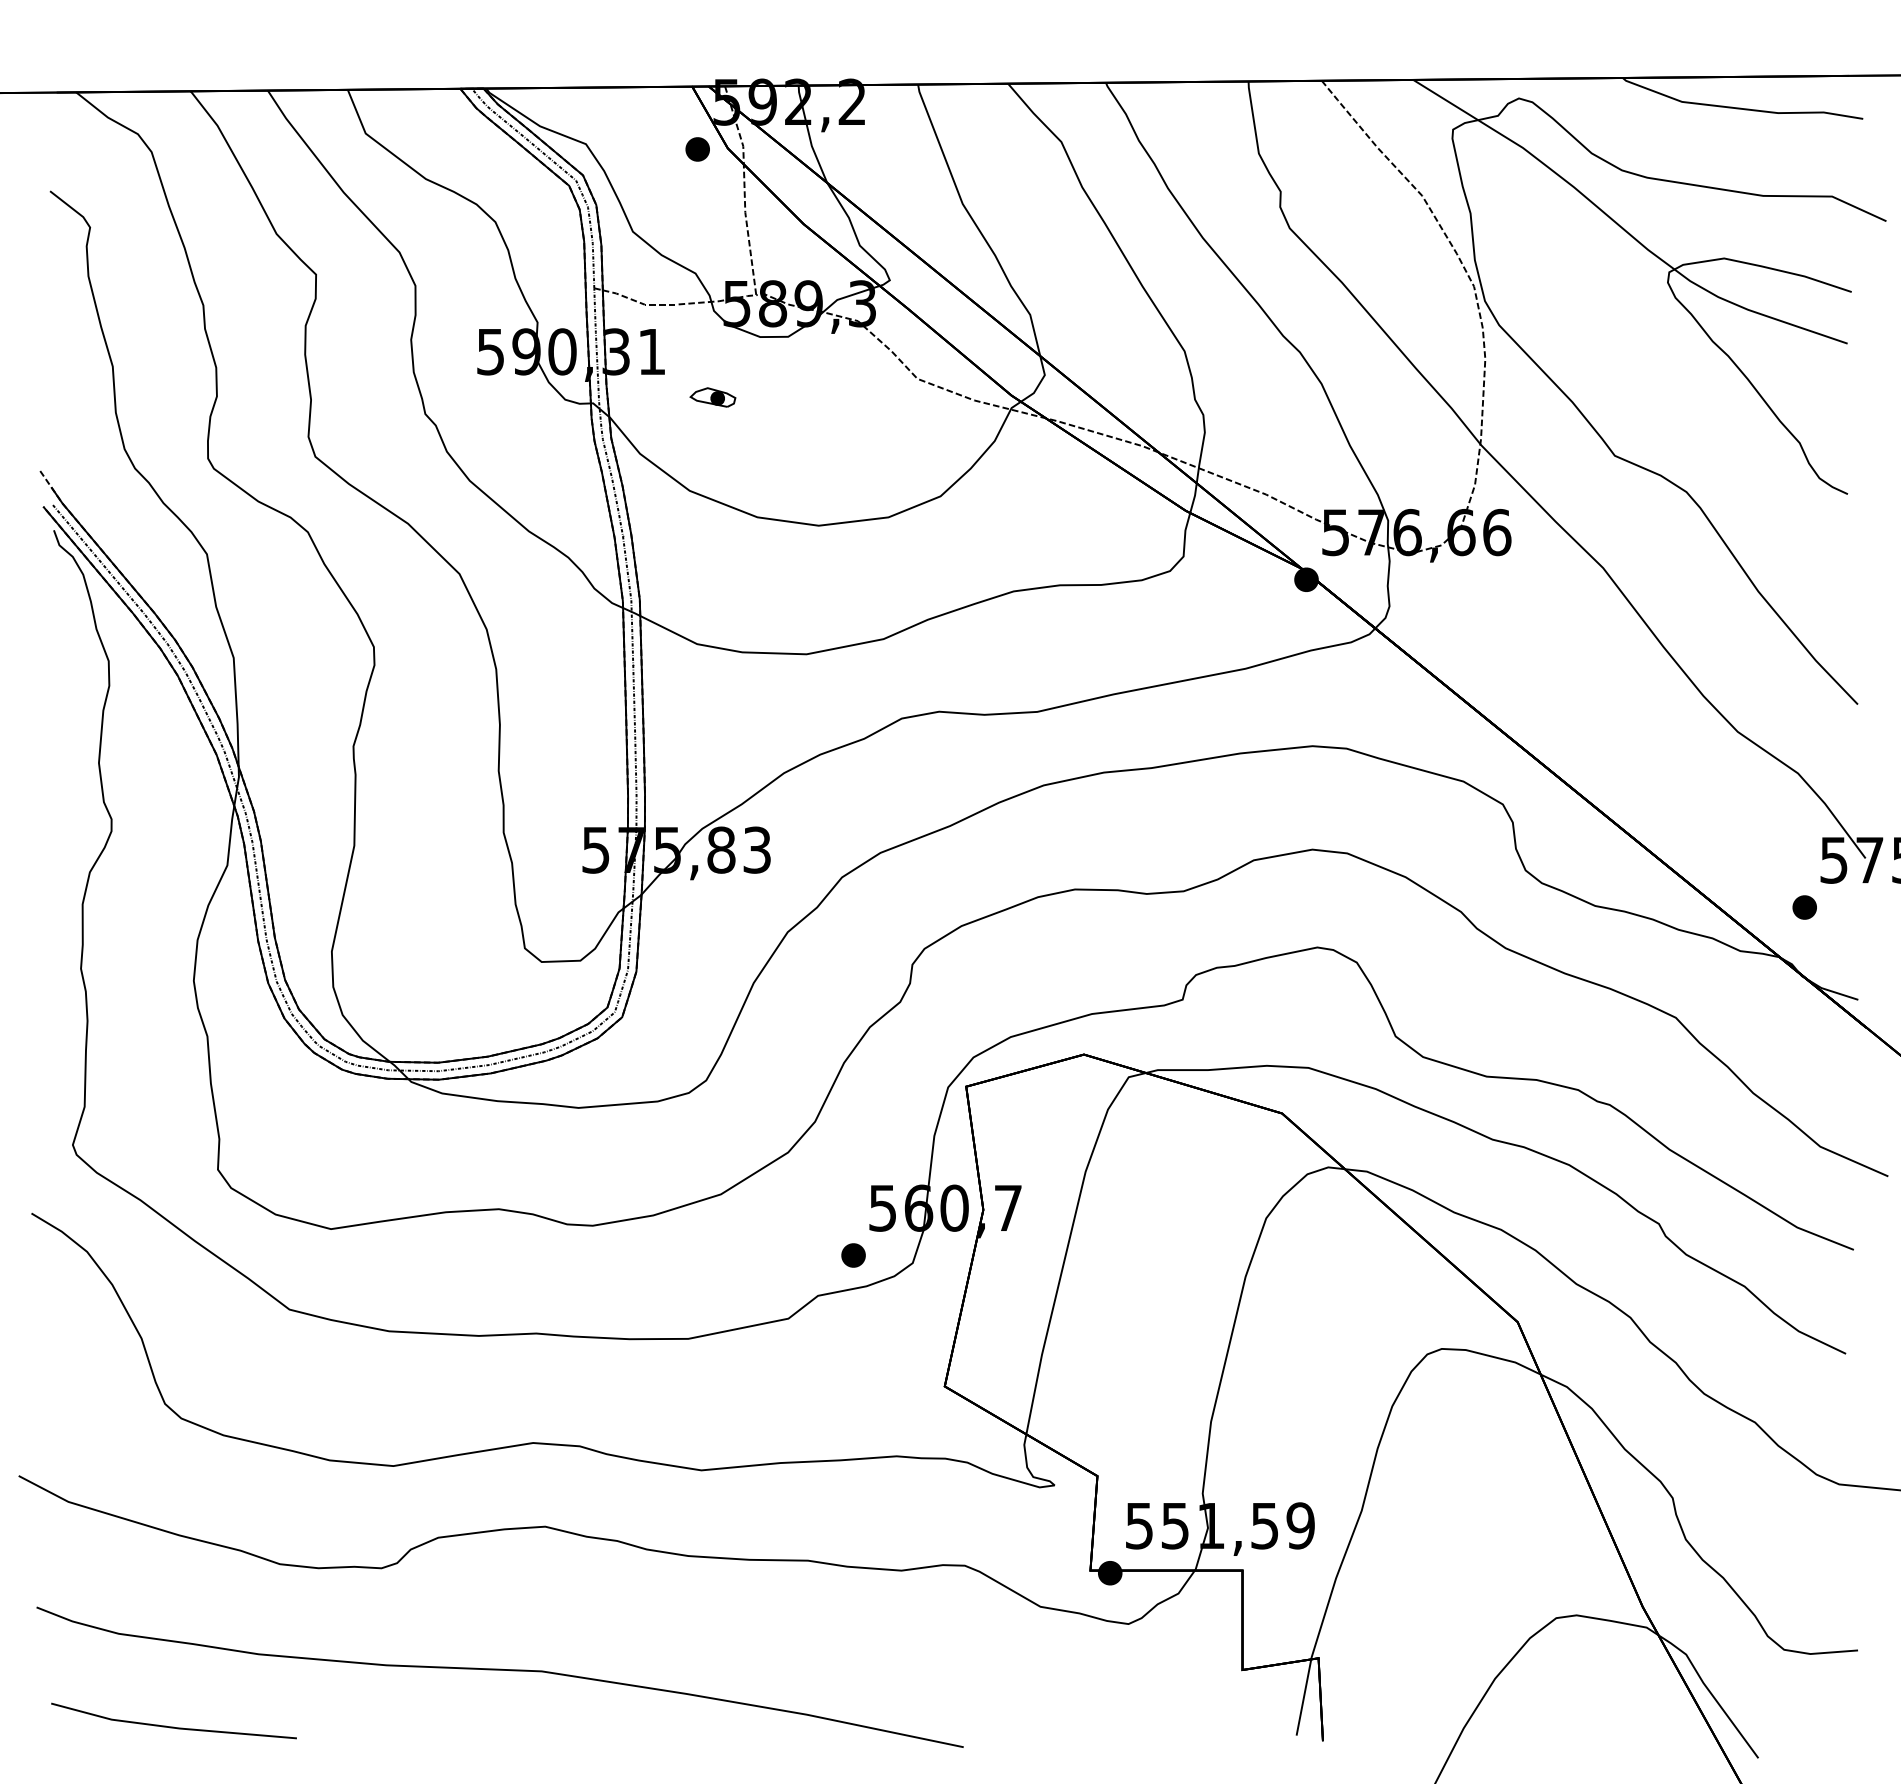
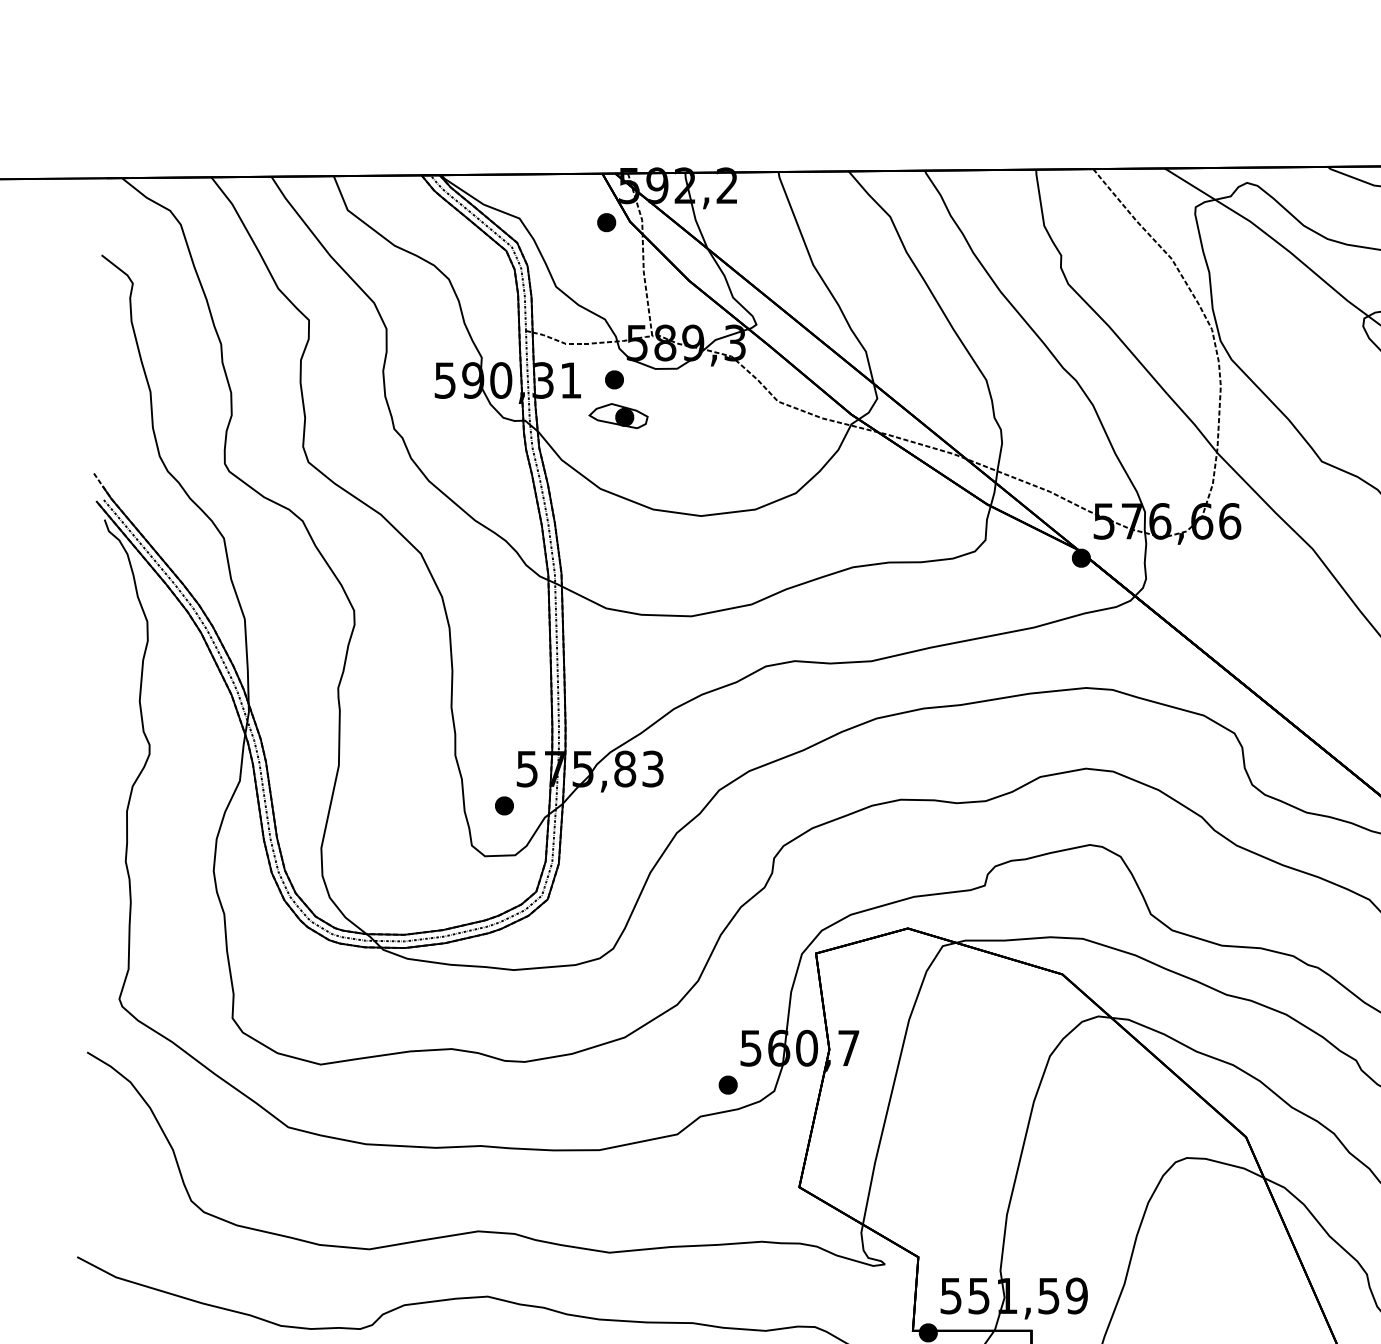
part: (707, 350) -> (614, 379), added
part: (712, 397) -> (618, 416), size x1.67
part: (566, 897) -> (504, 805), added

